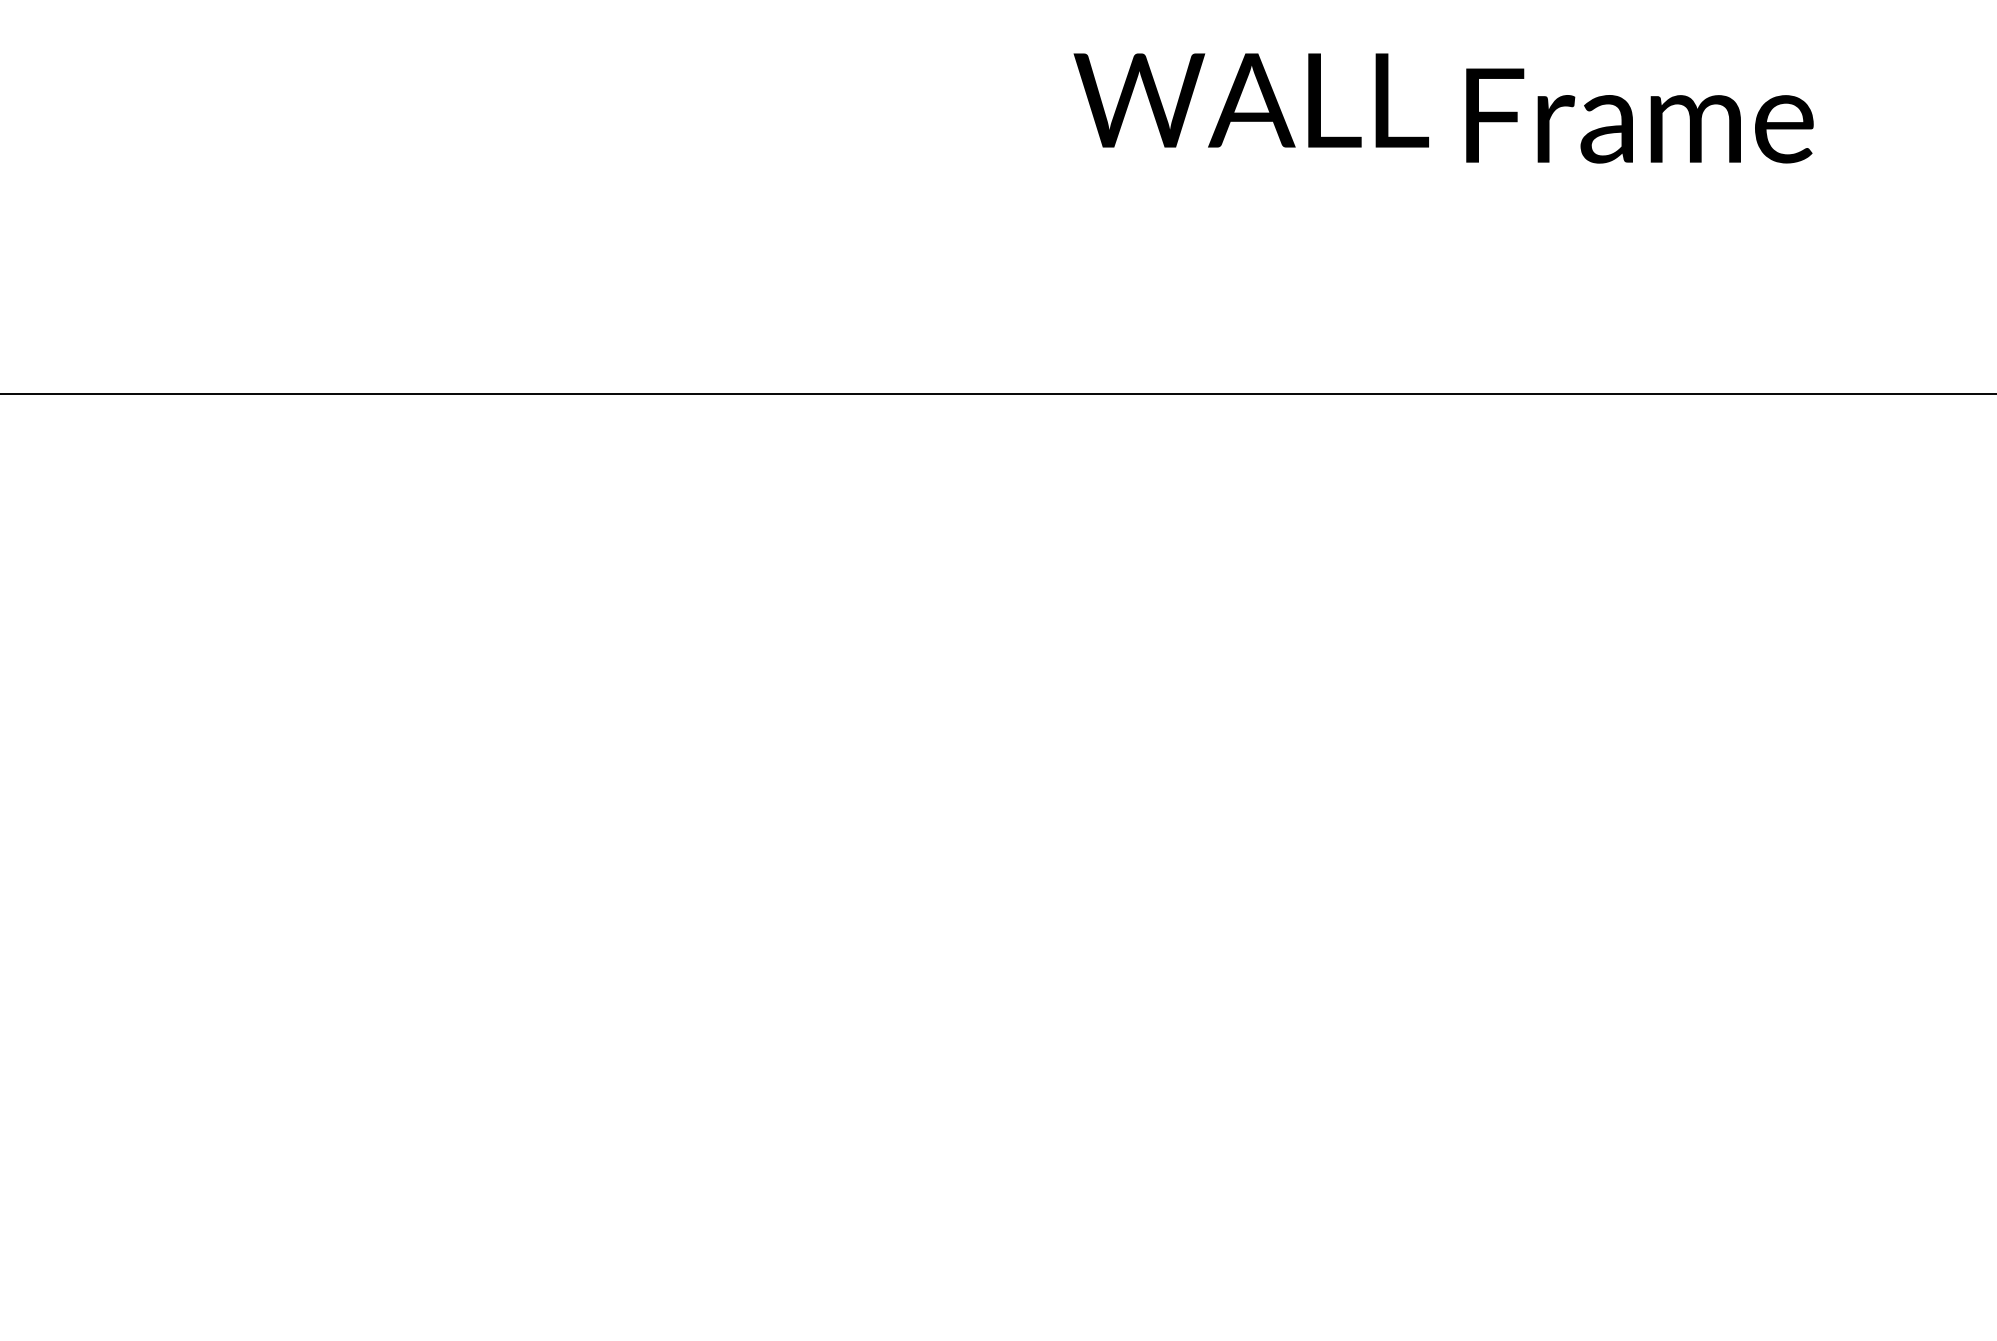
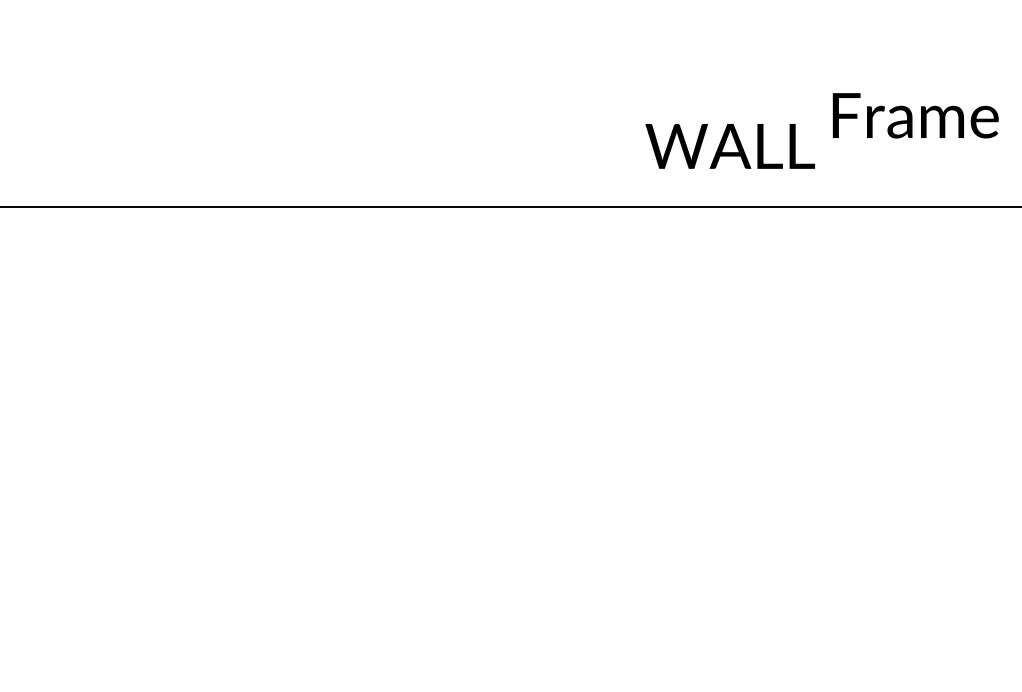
text: (1249, 100) -> (729, 146), moved
text: (1639, 115) -> (915, 115), moved

